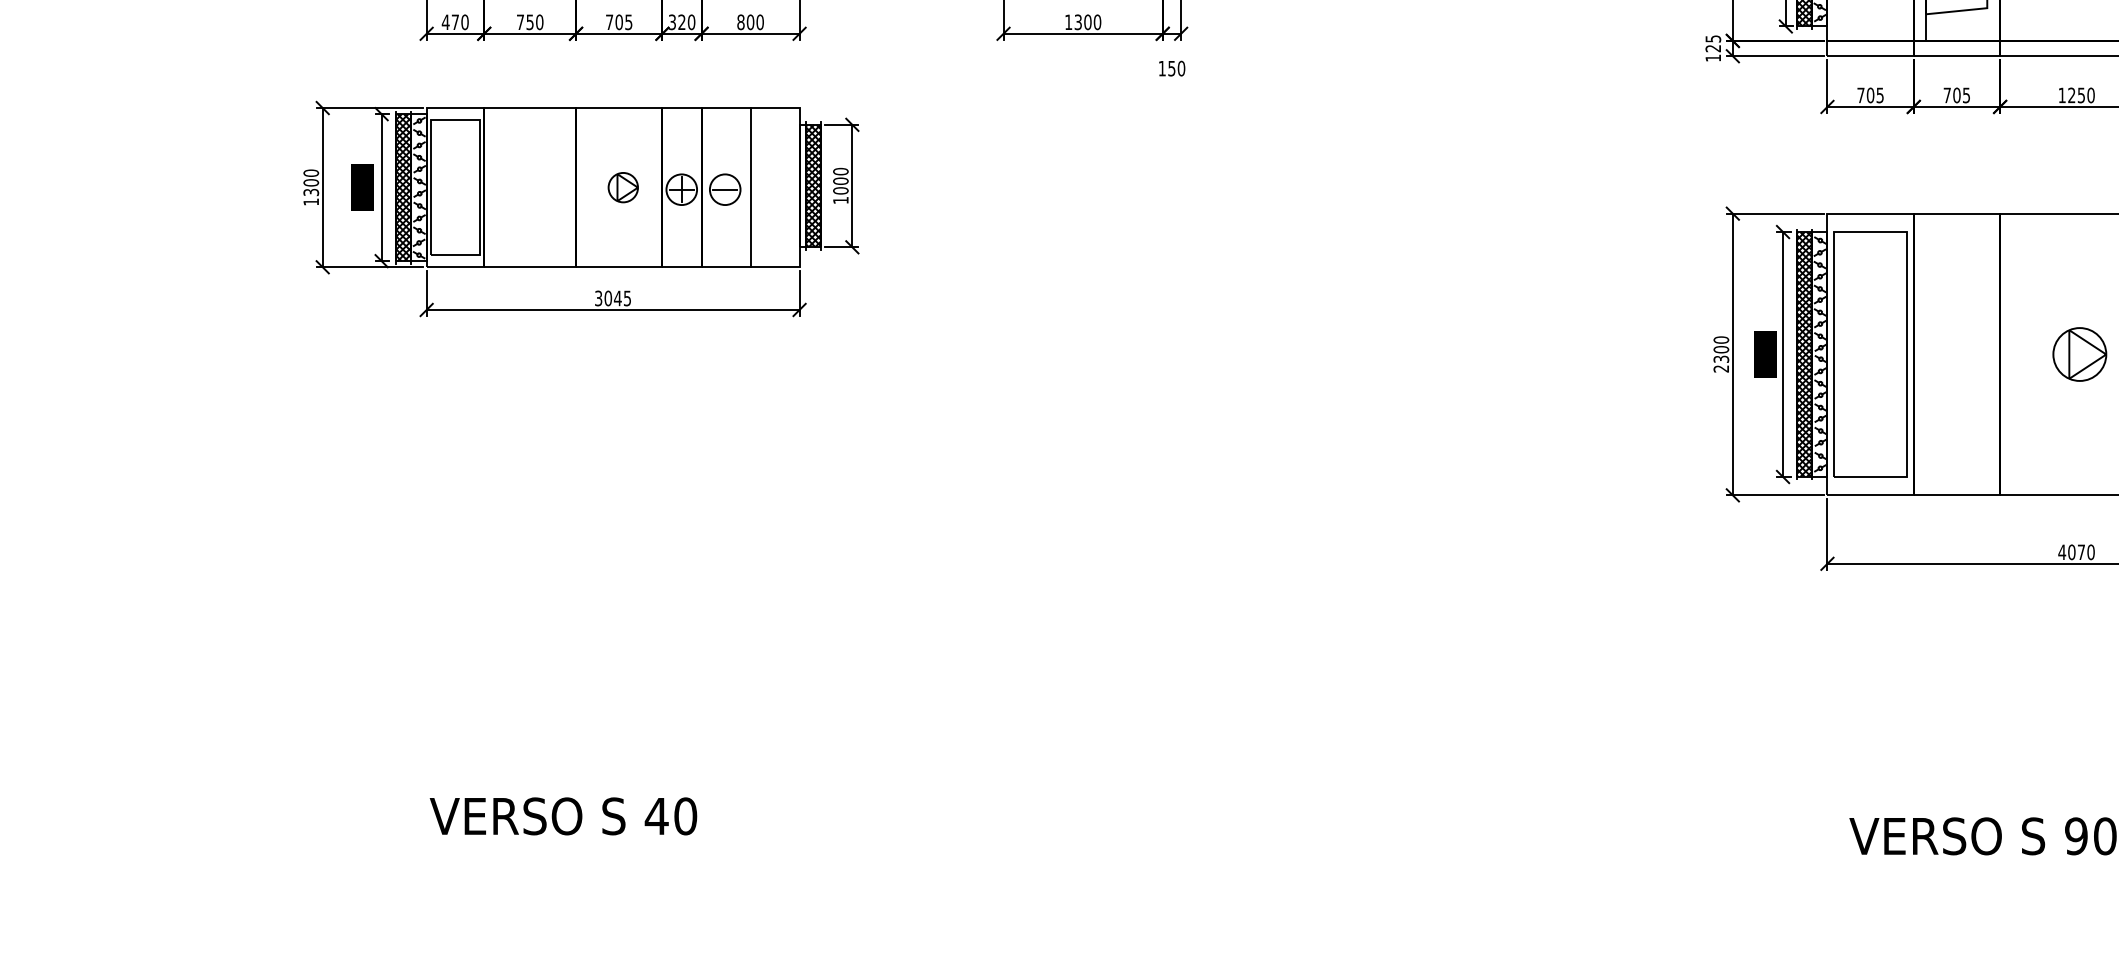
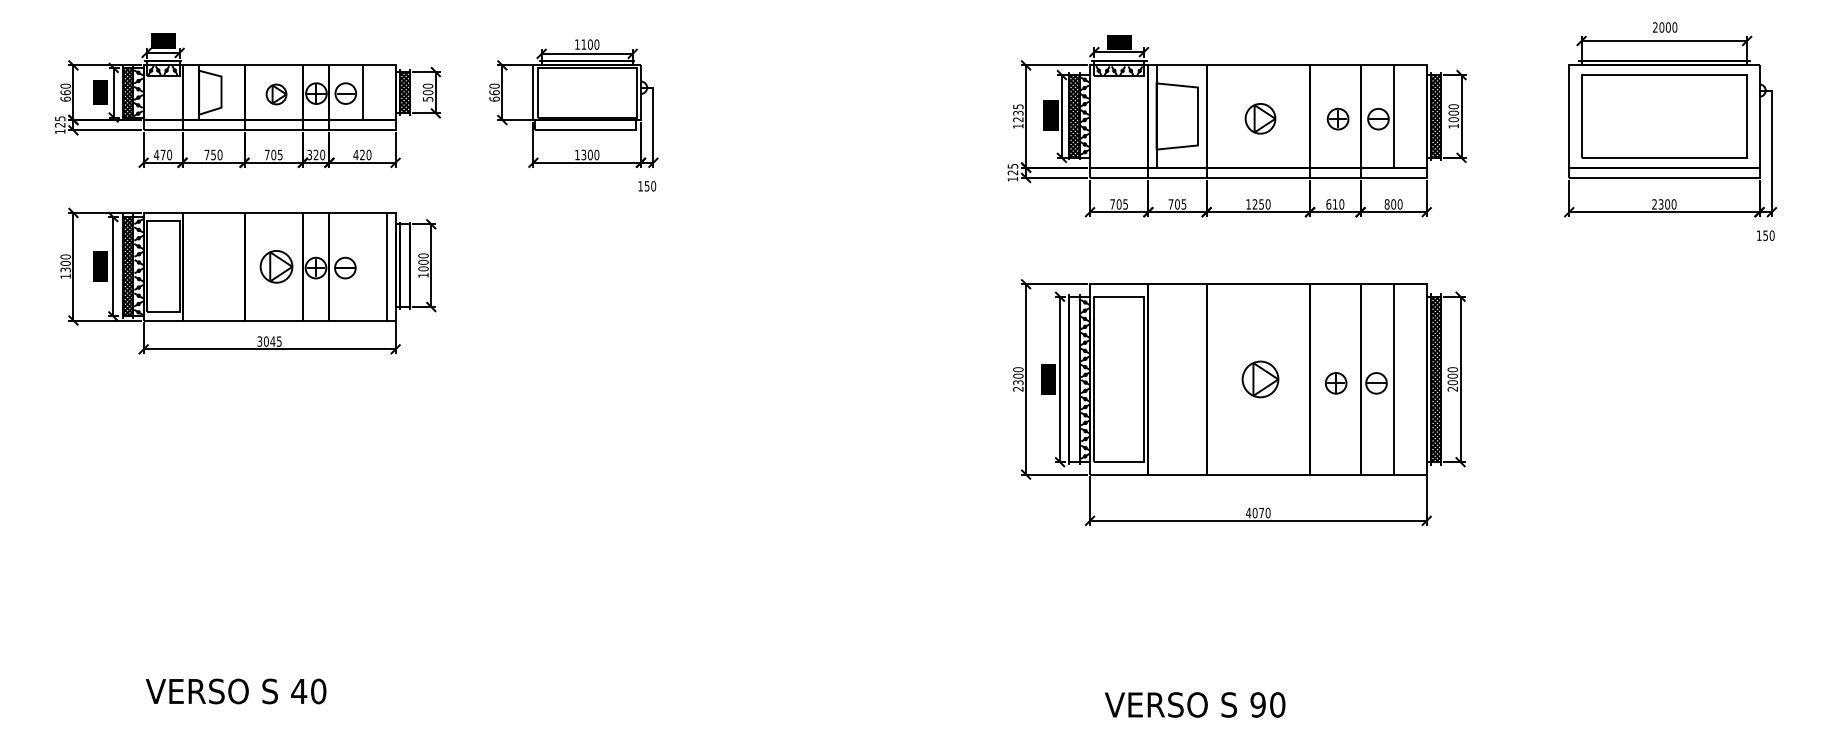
text: (744, 21) -> (358, 154), 800 -> 420
hatch: (812, 185) -> (404, 265), removed
part: (623, 187) -> (276, 266), size x1.6
line: (750, 187) -> (386, 266), moved
hatch: (1804, 354) -> (1074, 379), removed

